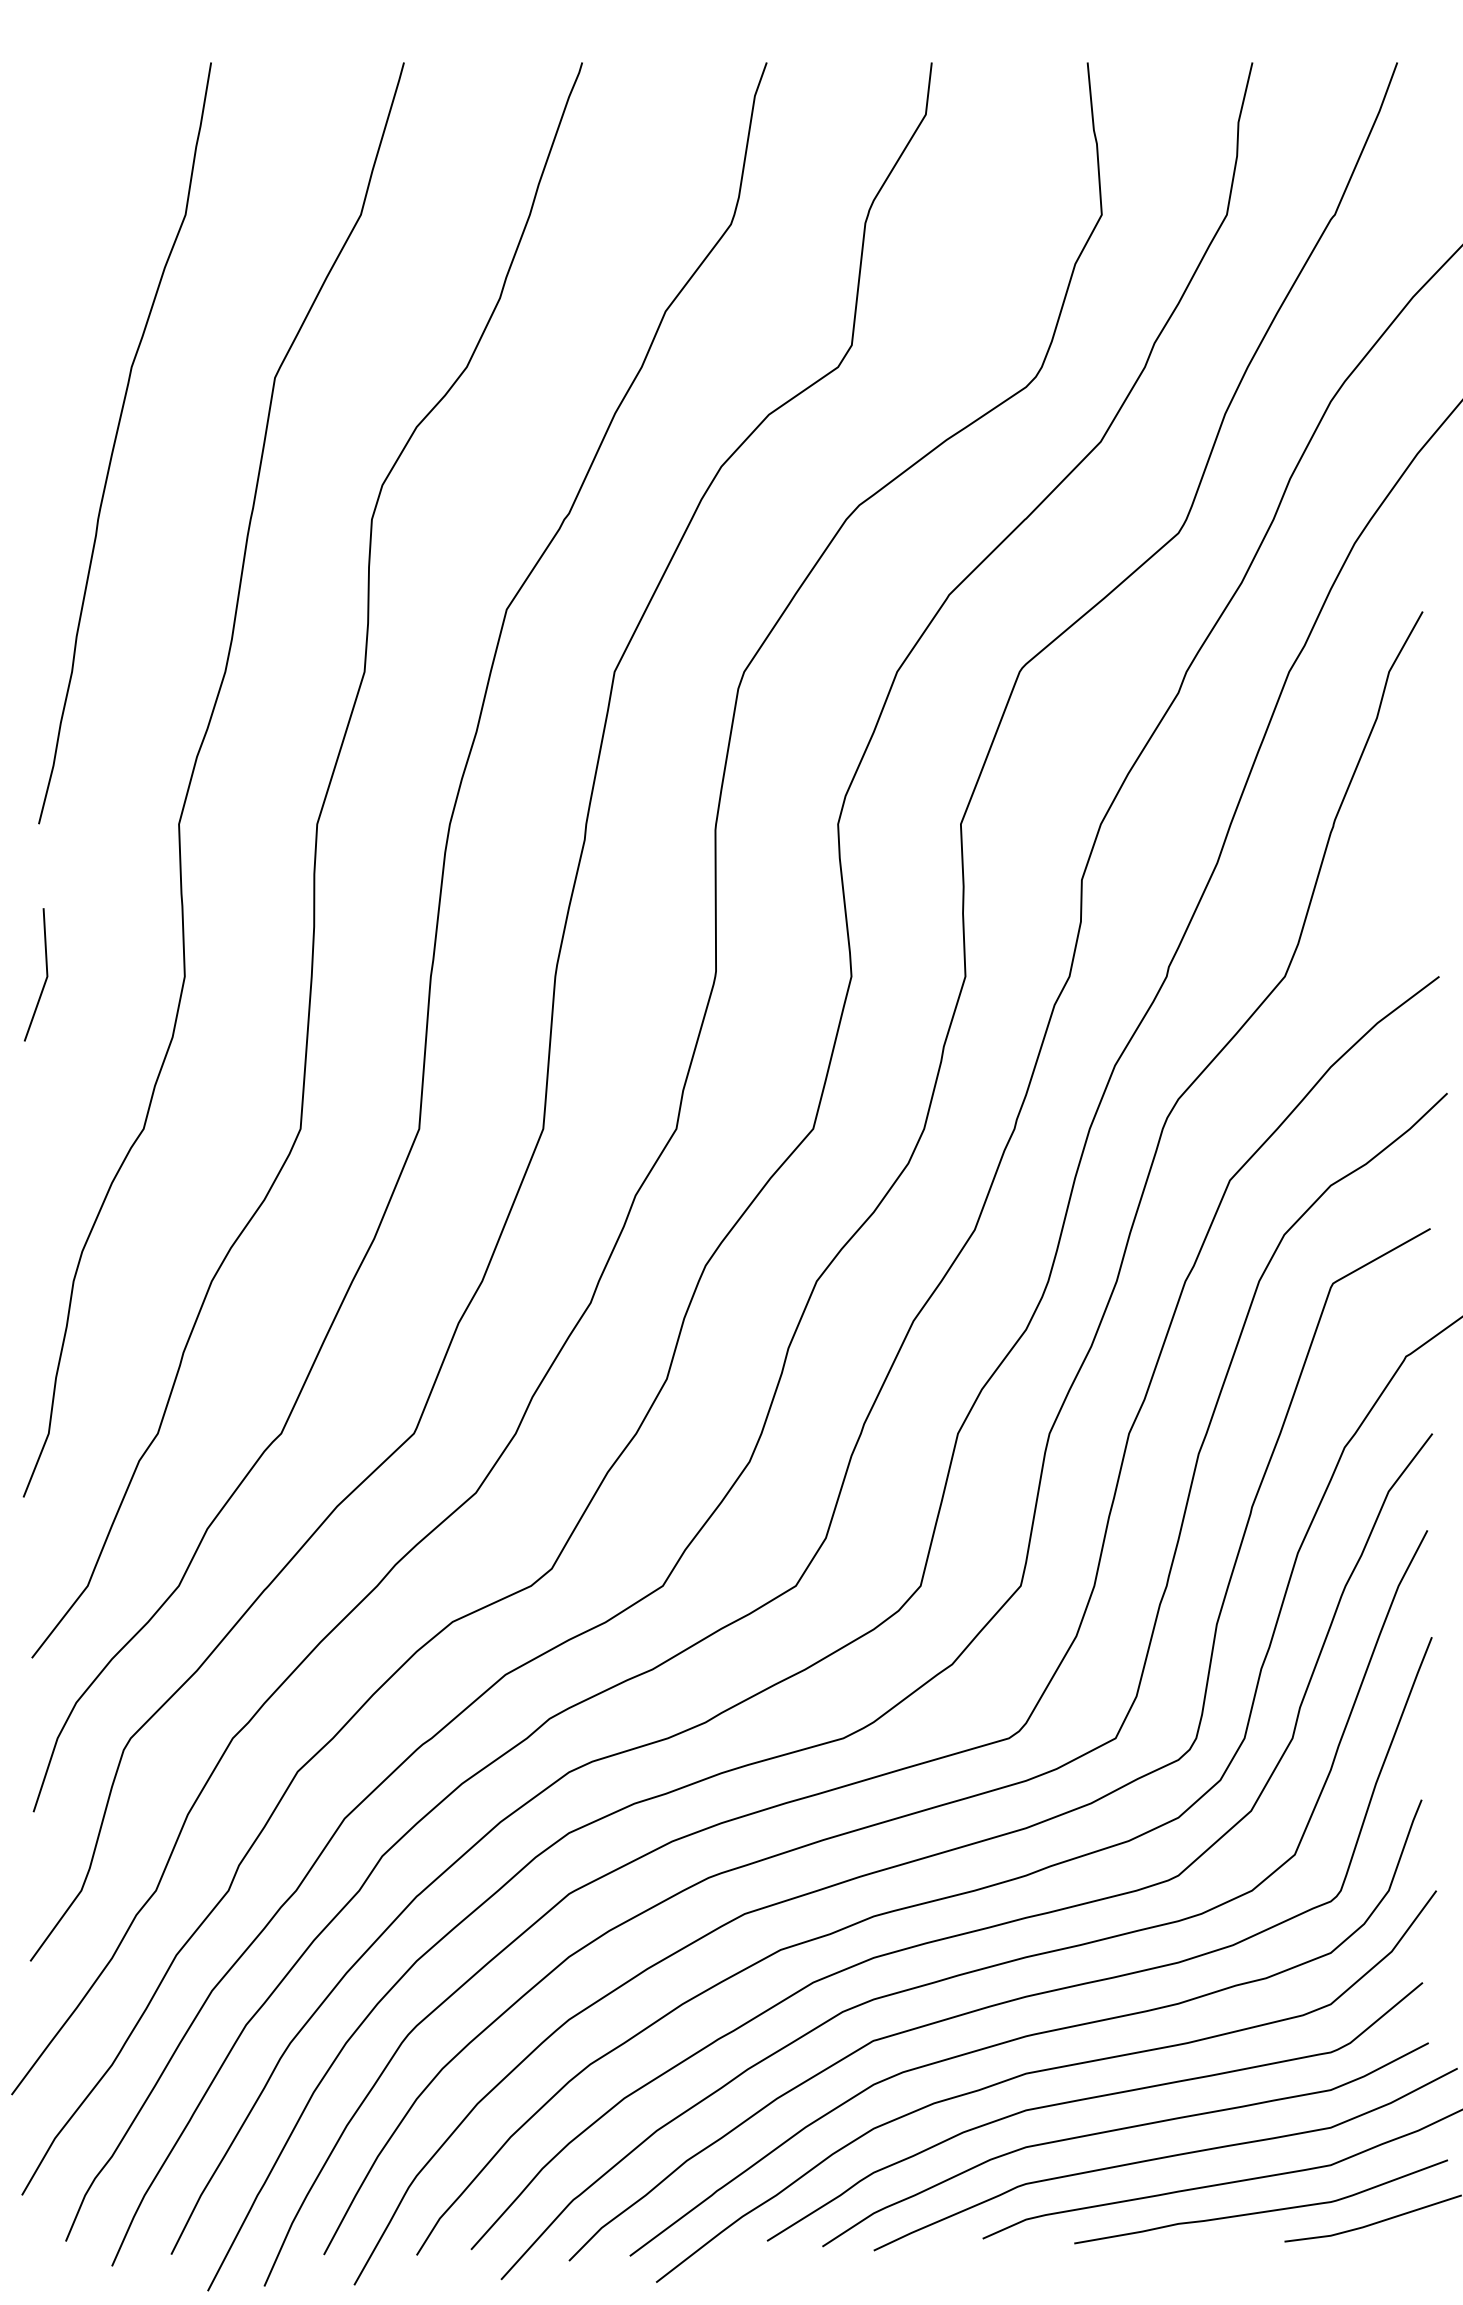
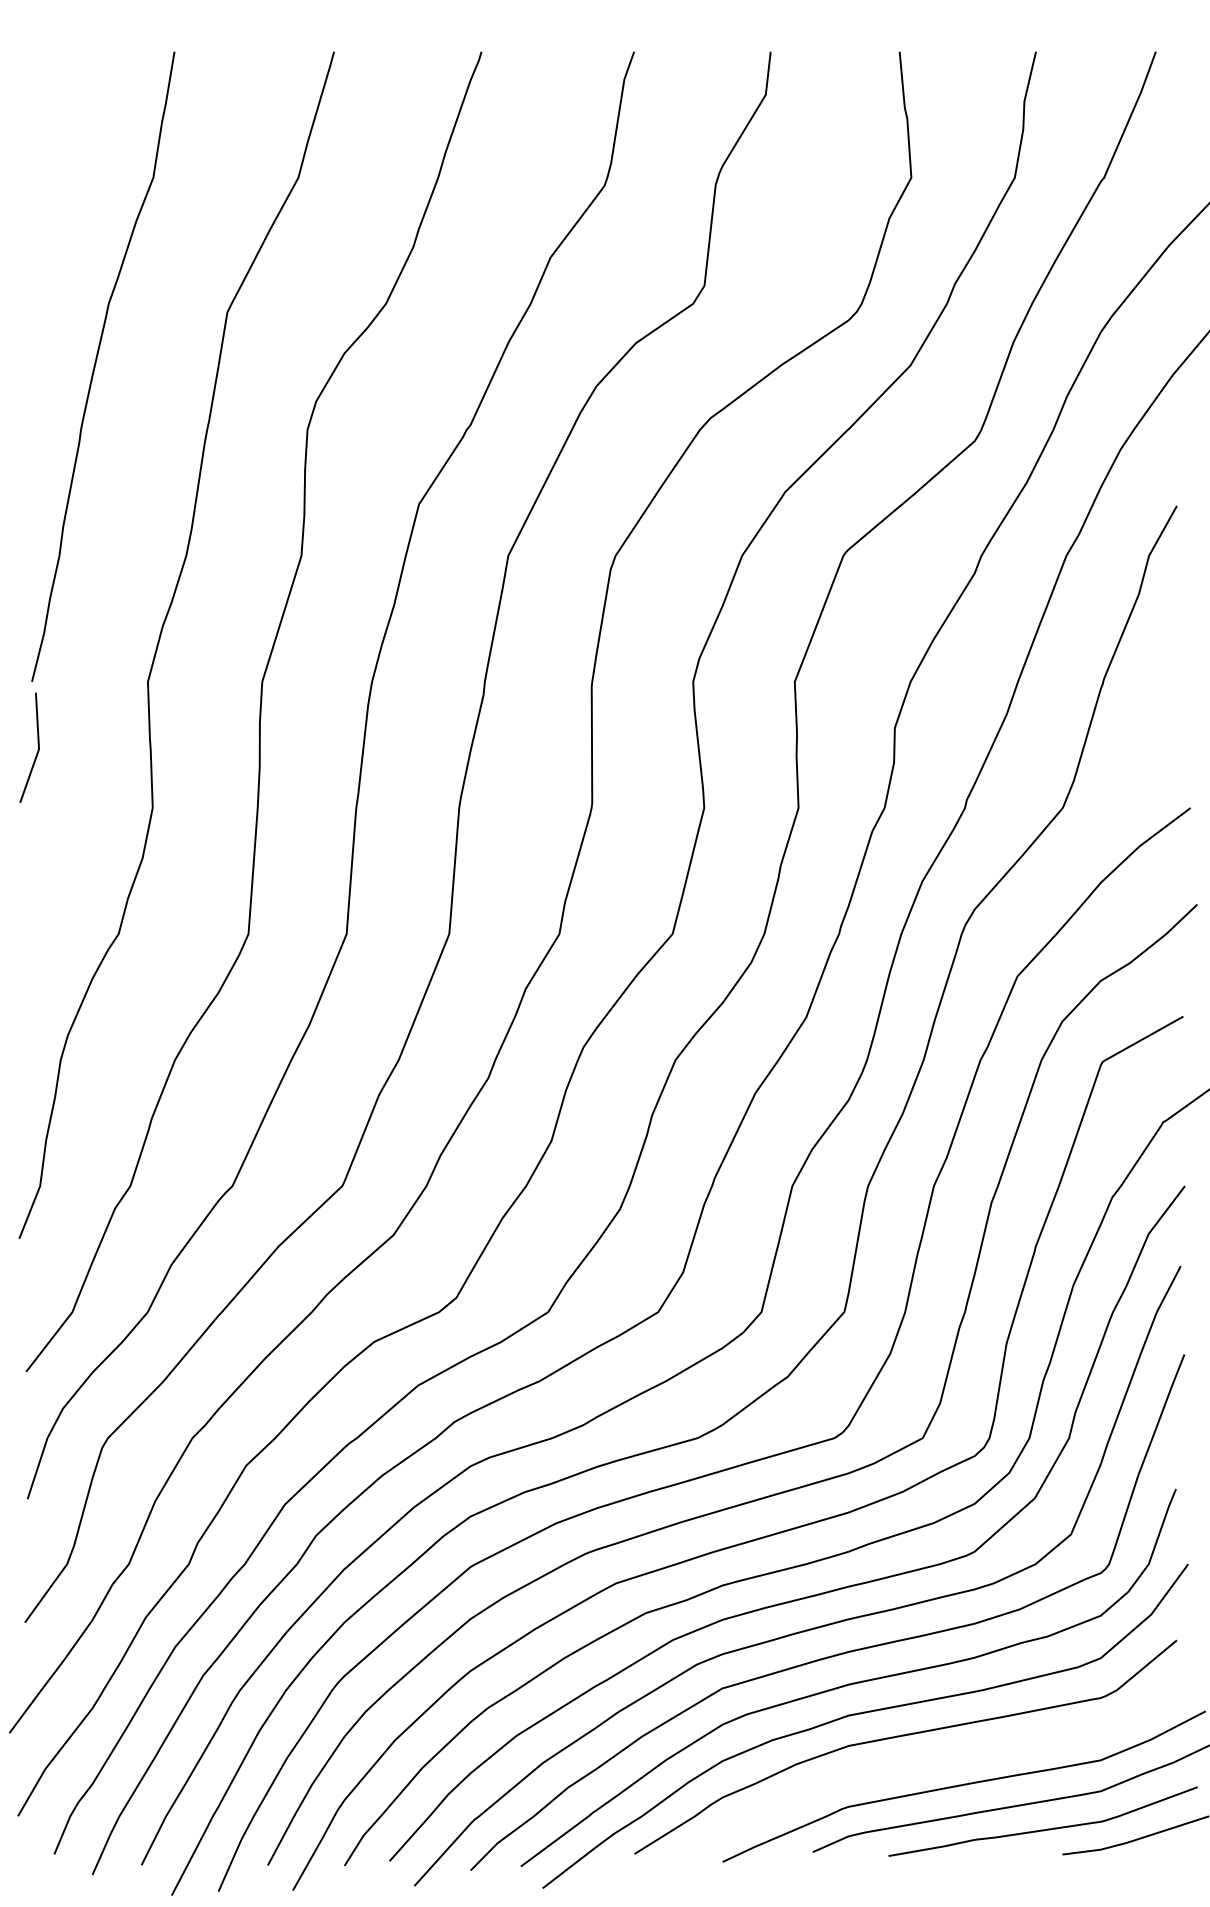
line: (45, 978) -> (37, 750), moved
curve: (1120, 2130) -> (926, 1762), removed

